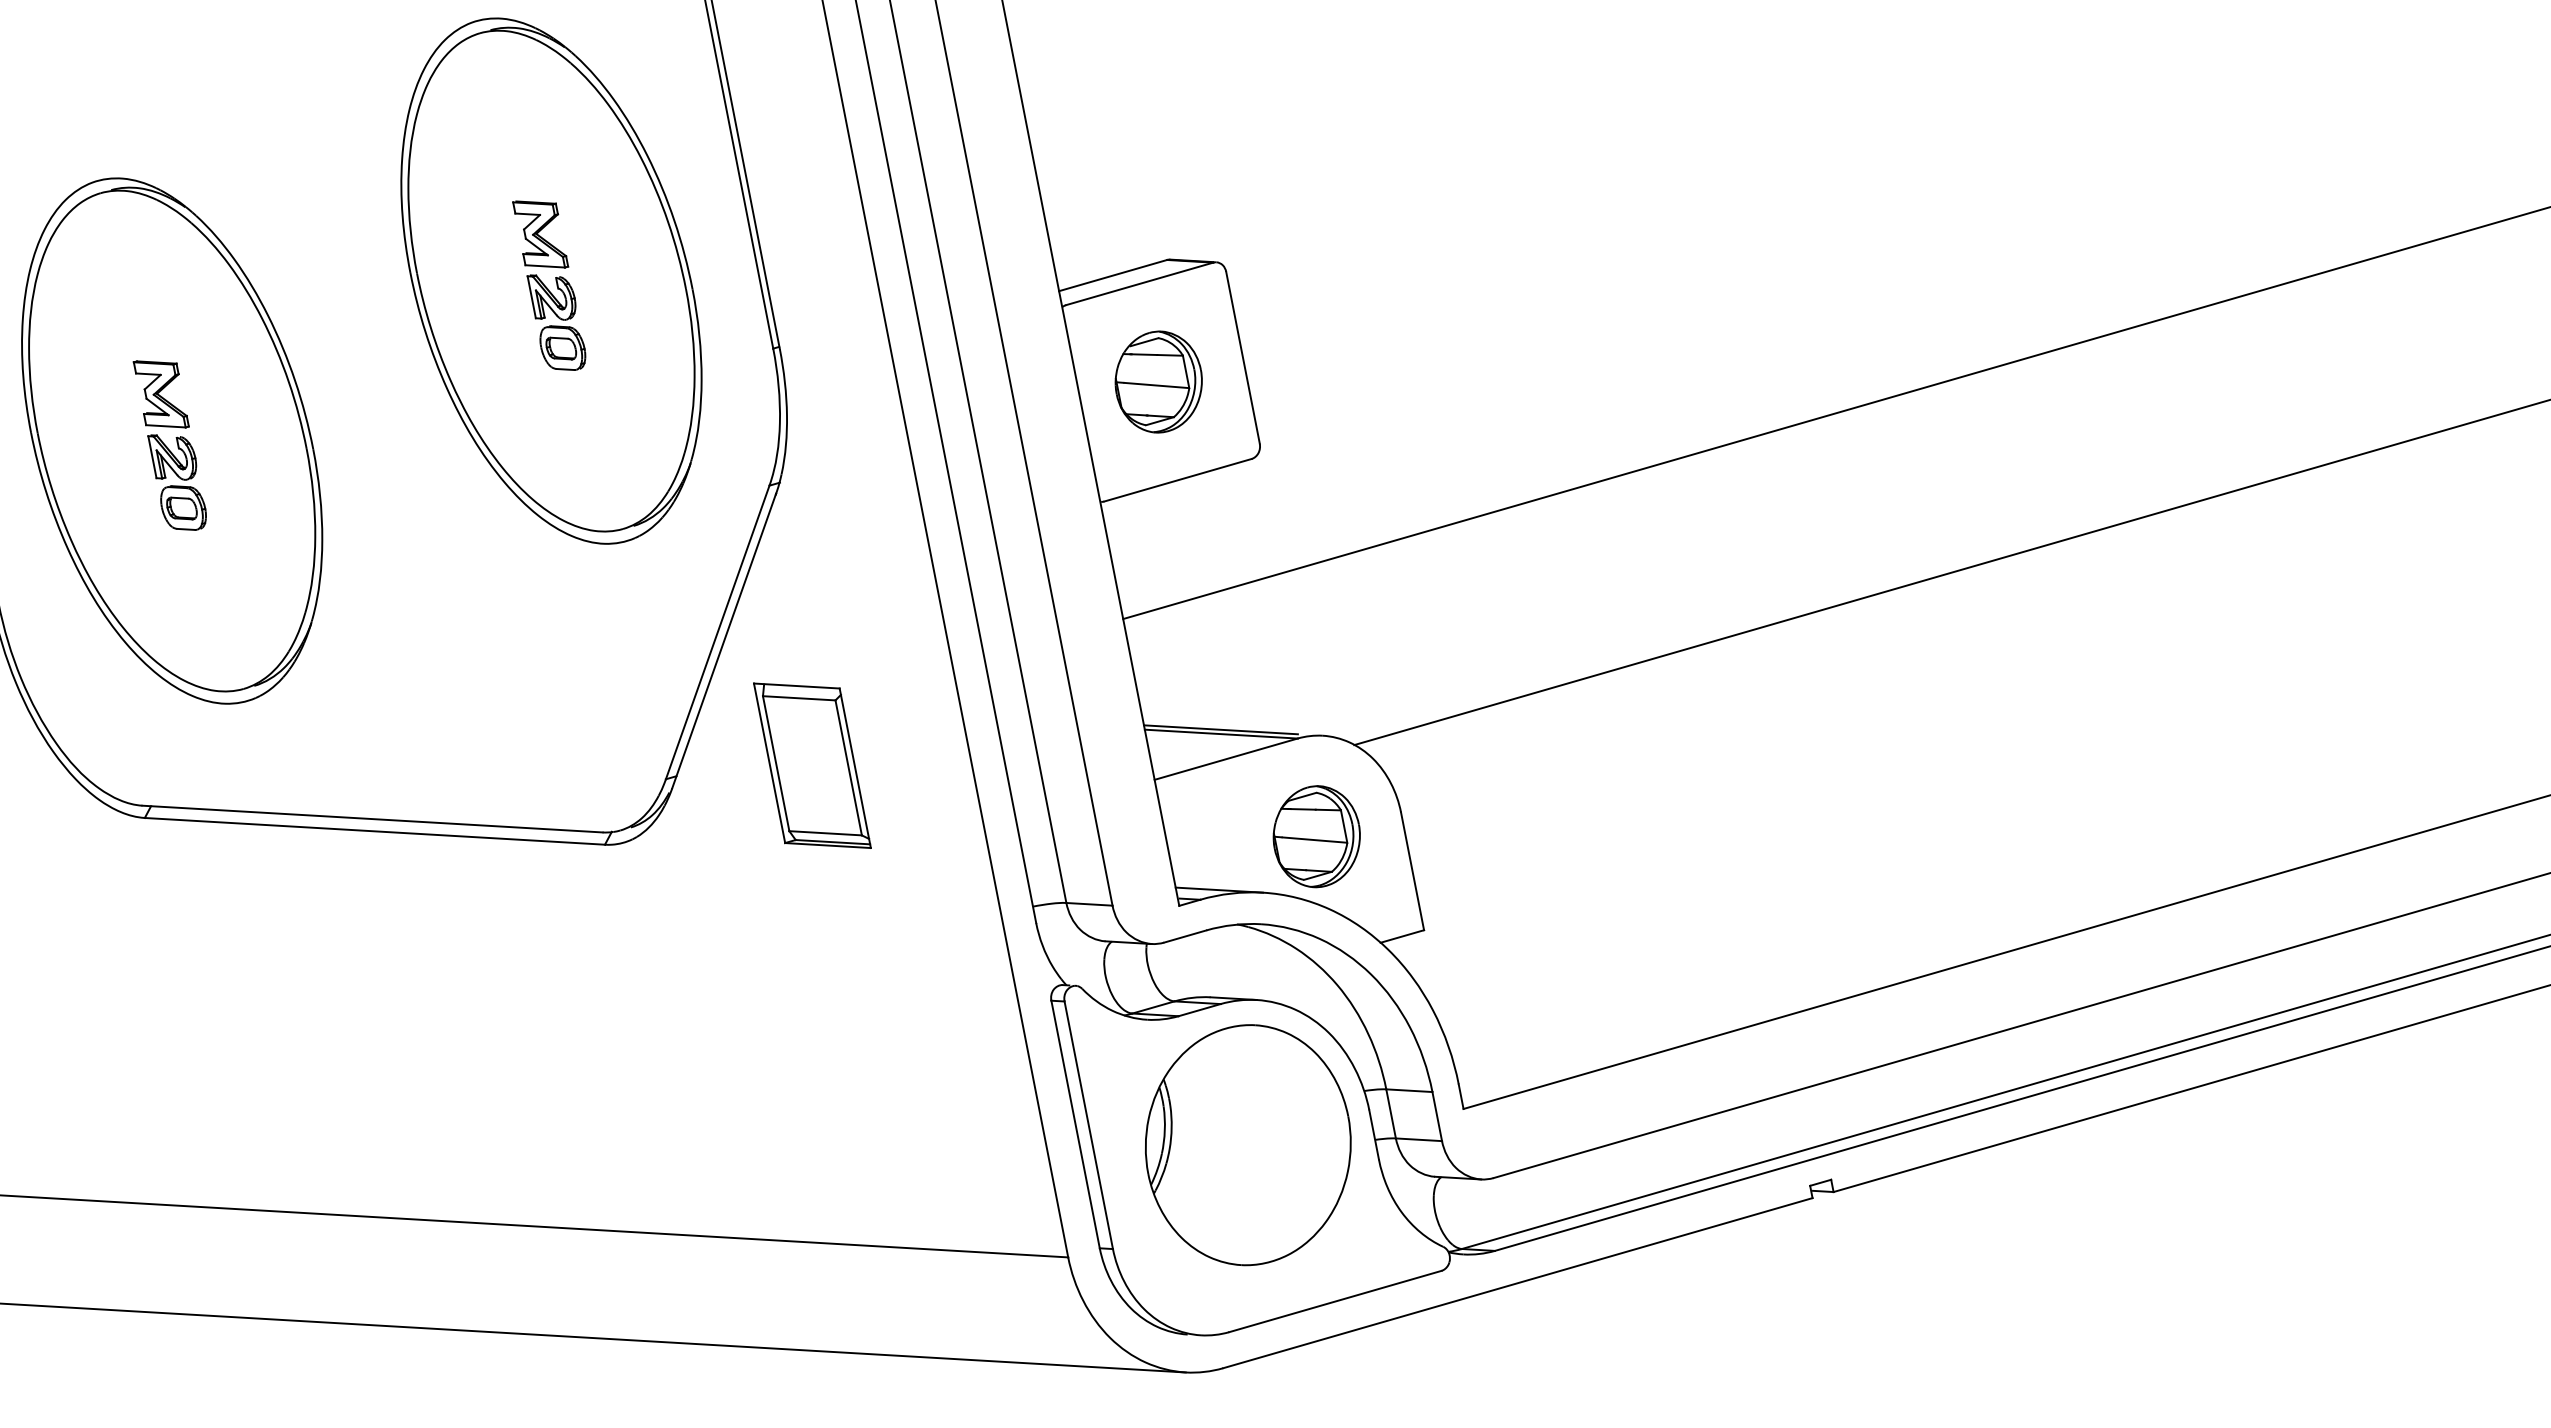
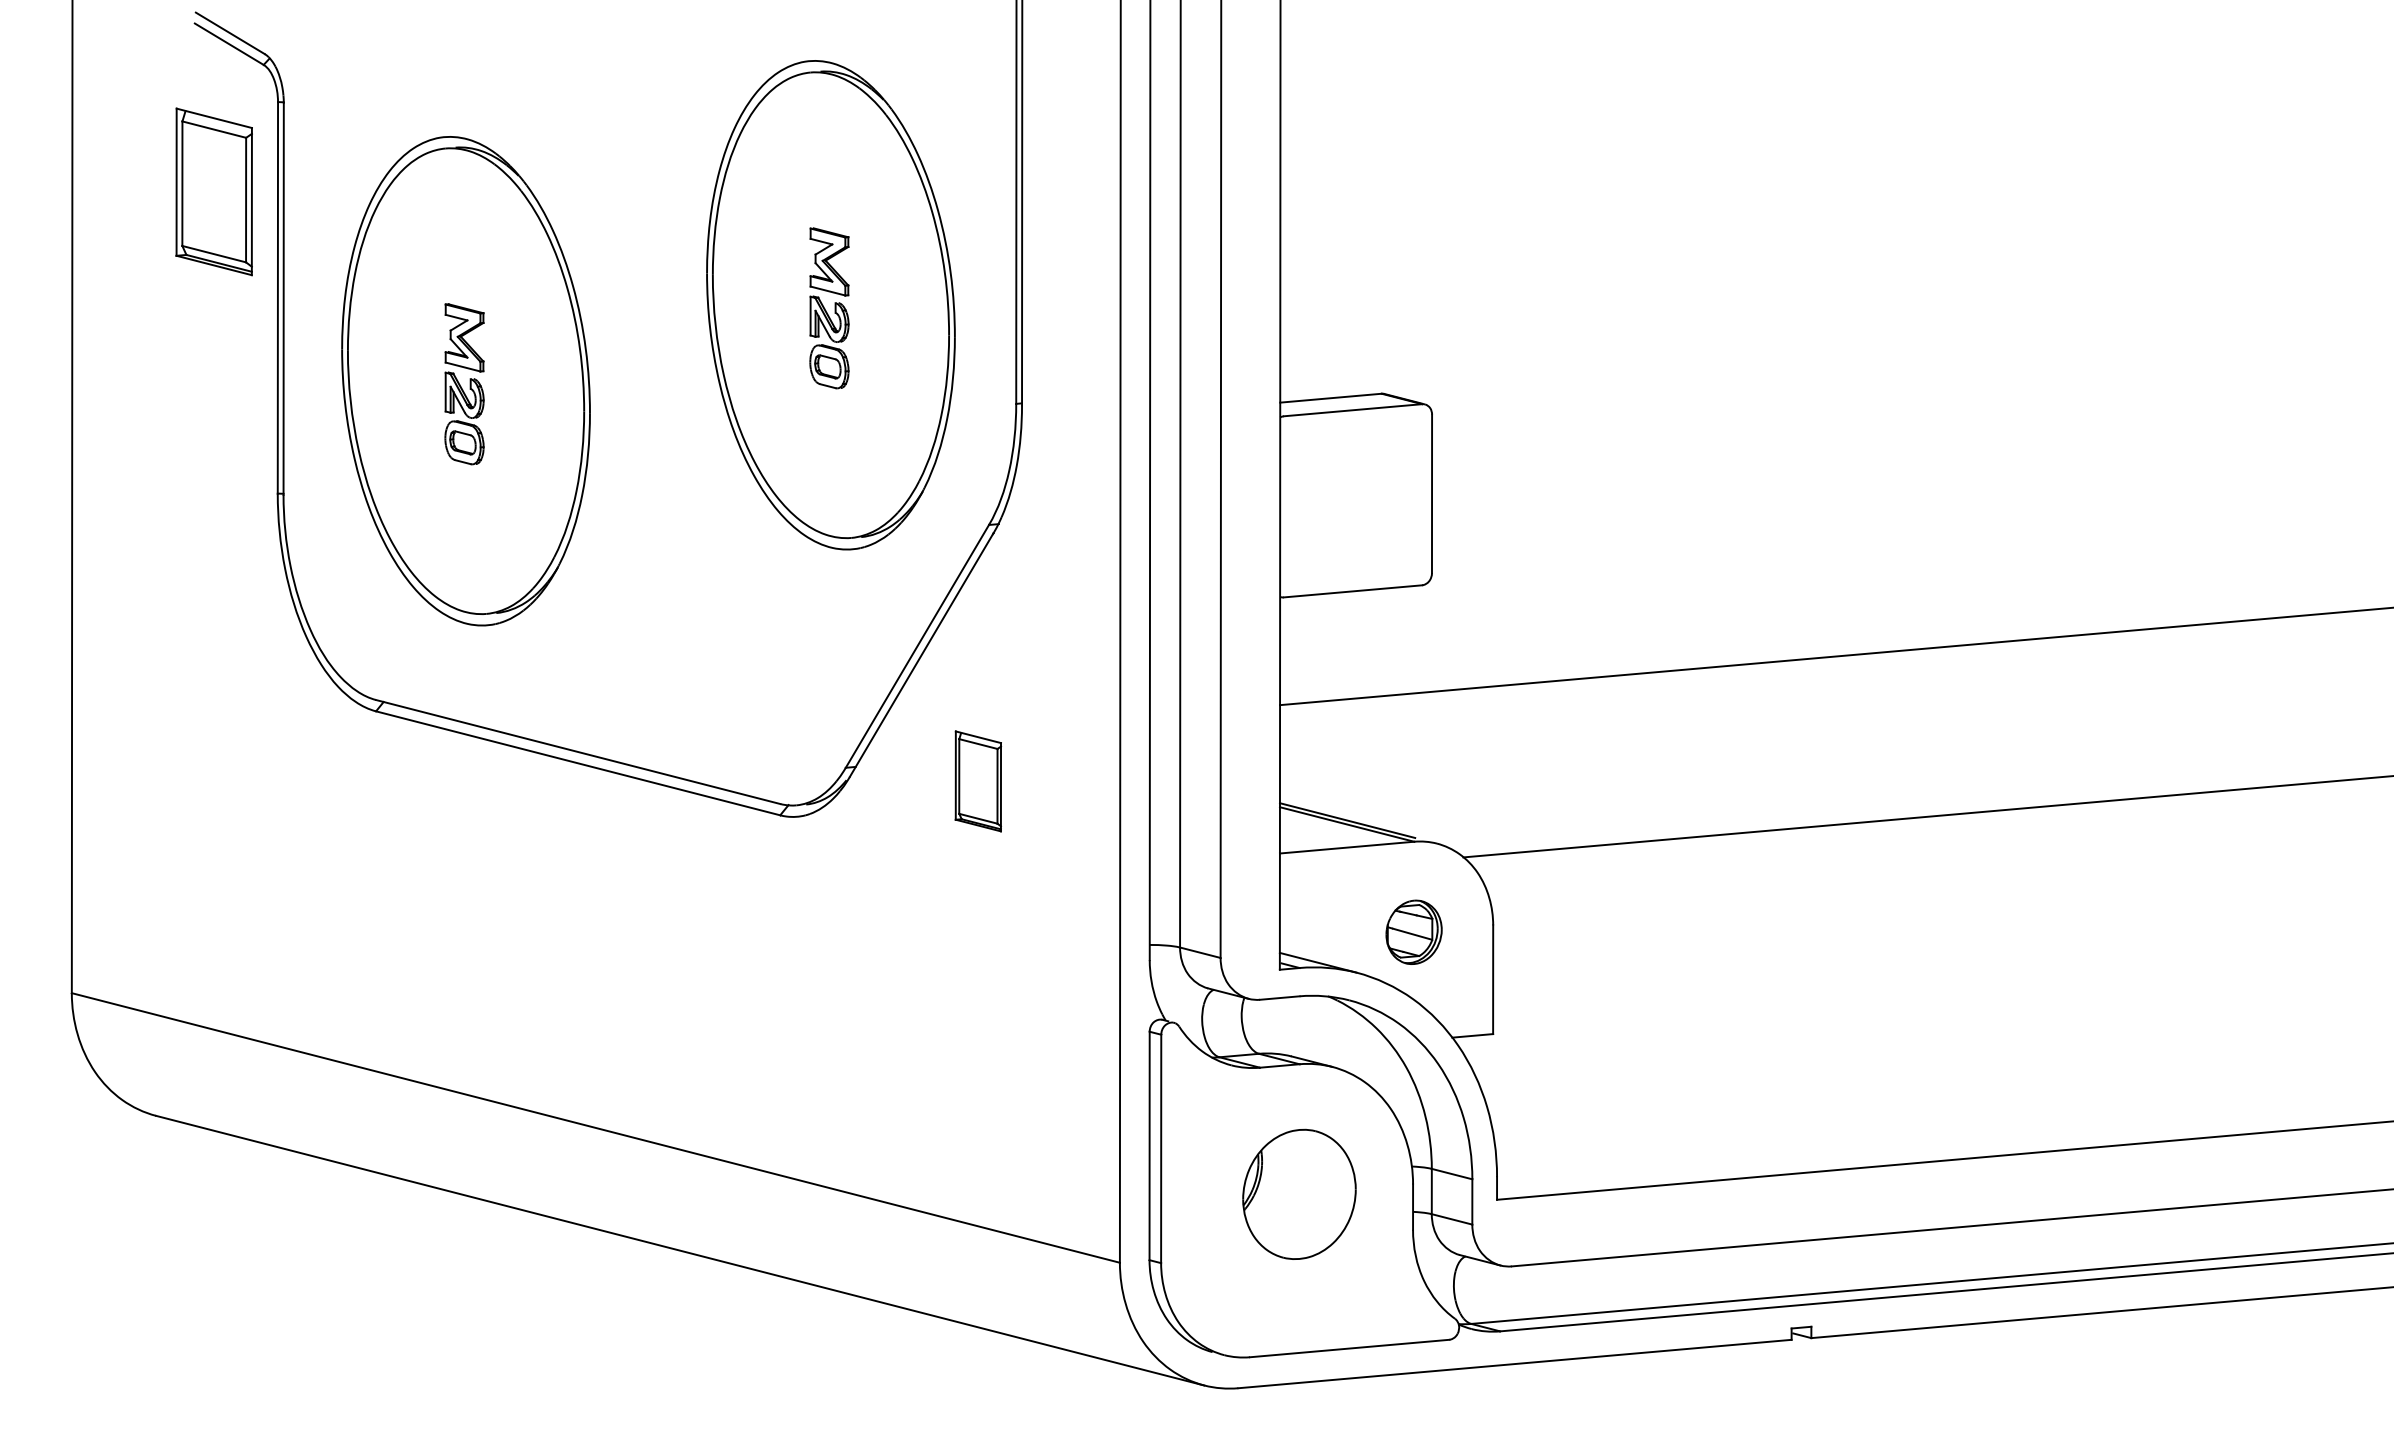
part: (1158, 381) -> (1352, 500), removed
part: (812, 765) -> (978, 781), size x0.6
part: (1316, 837) -> (1413, 932), size x0.7
part: (1248, 1145) -> (1299, 1194), size x0.6

